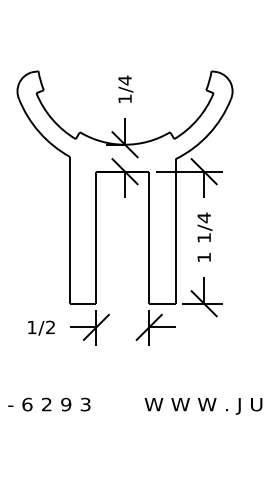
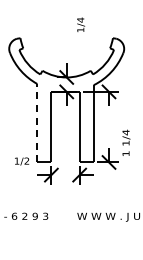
text: (126, 88) -> (81, 24), moved
line: (70, 228) -> (37, 122), solid -> dashed
text: (205, 236) -> (126, 142), moved
text: (42, 328) -> (22, 161), moved

